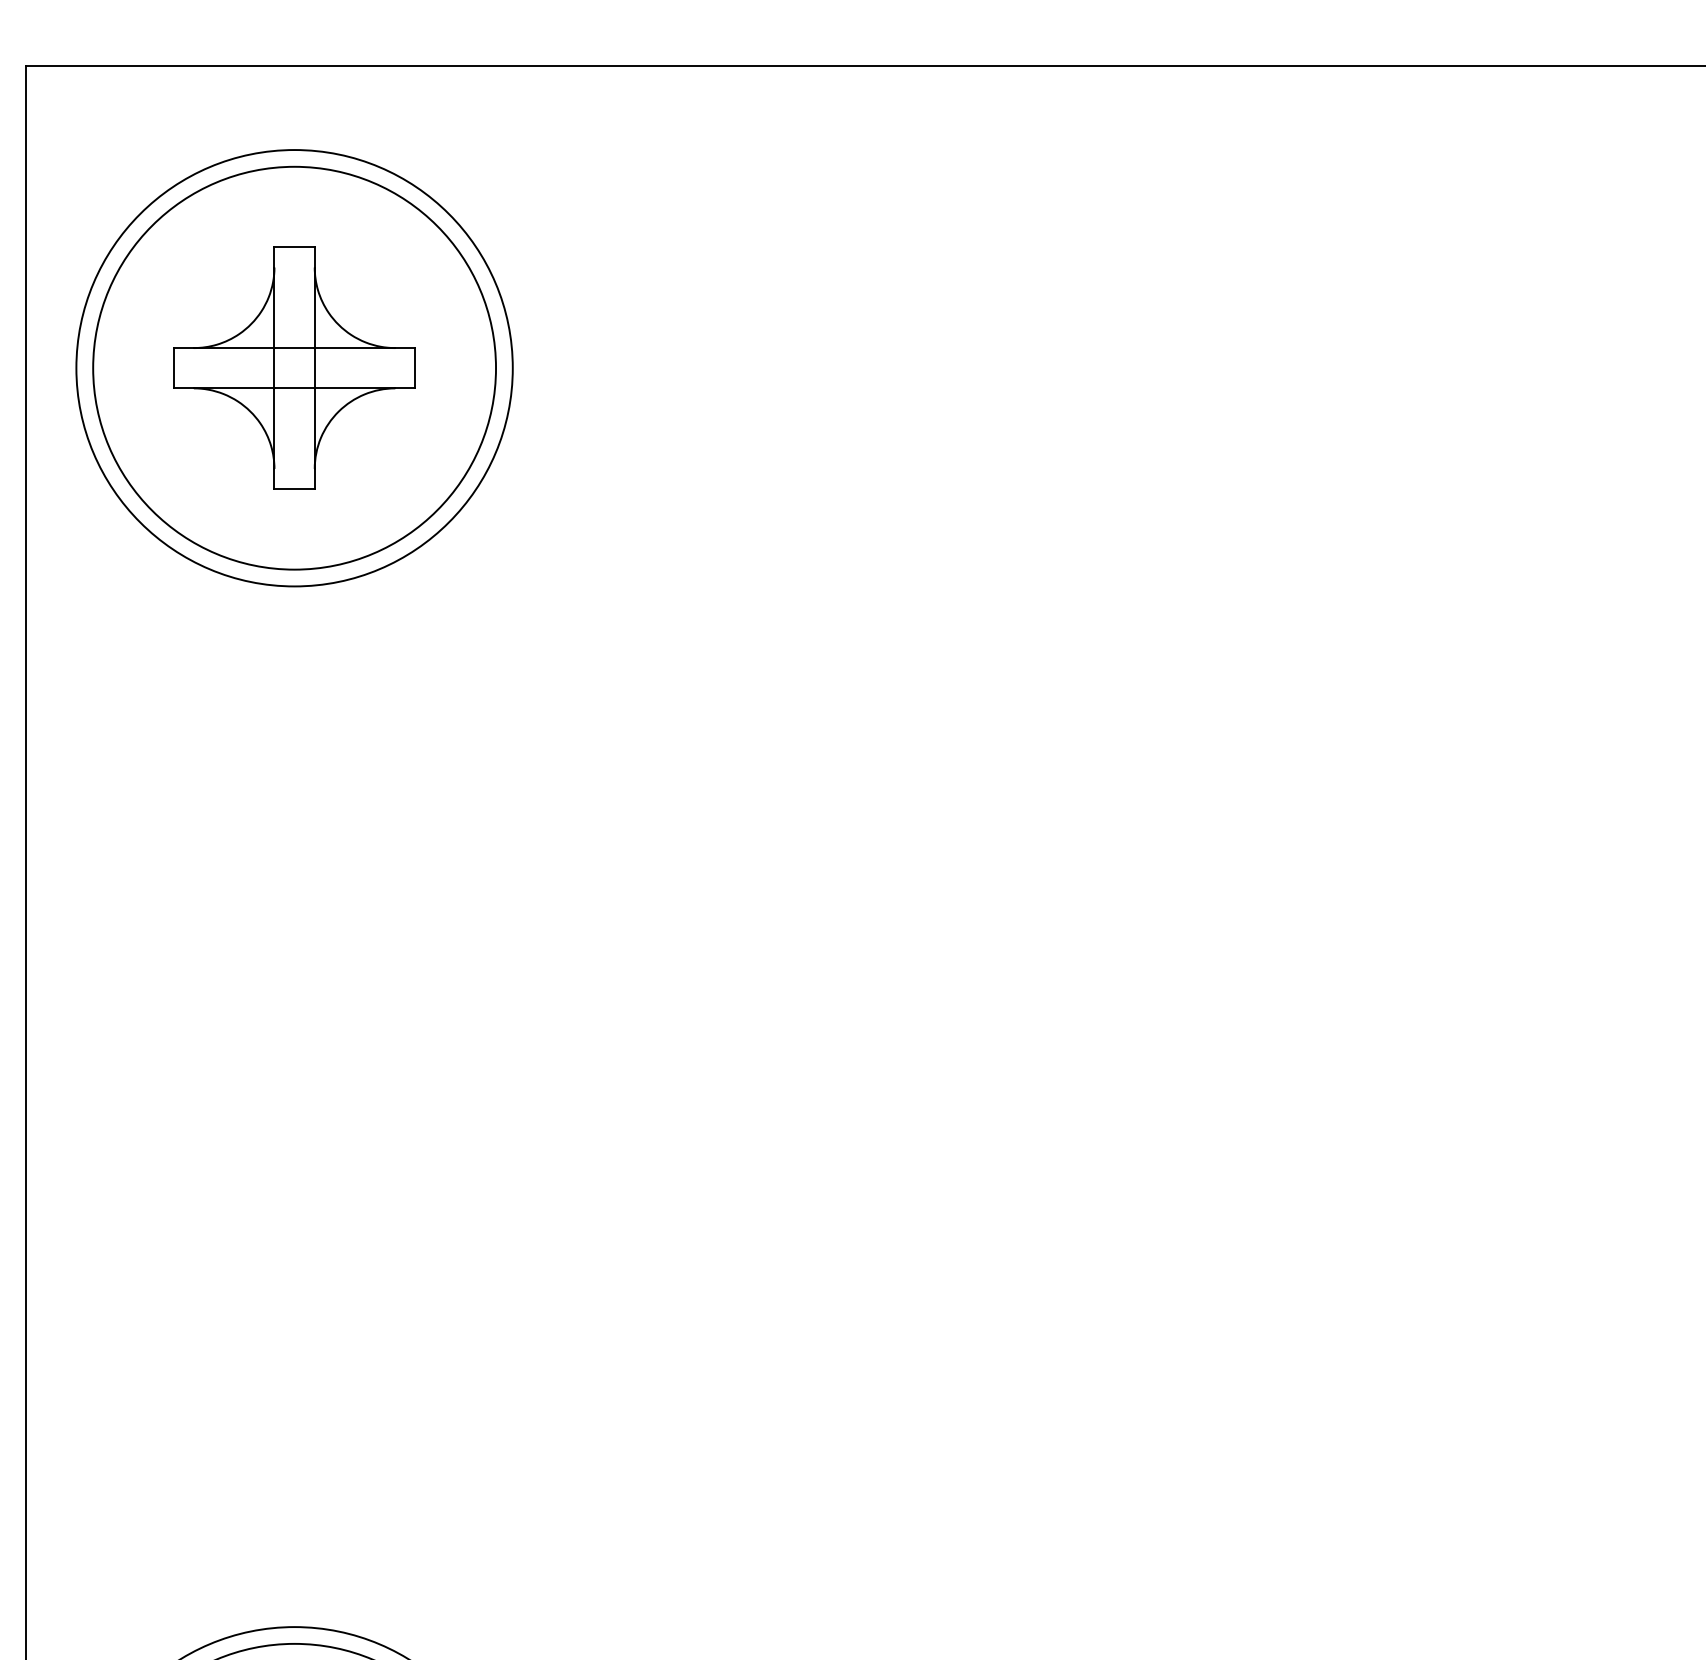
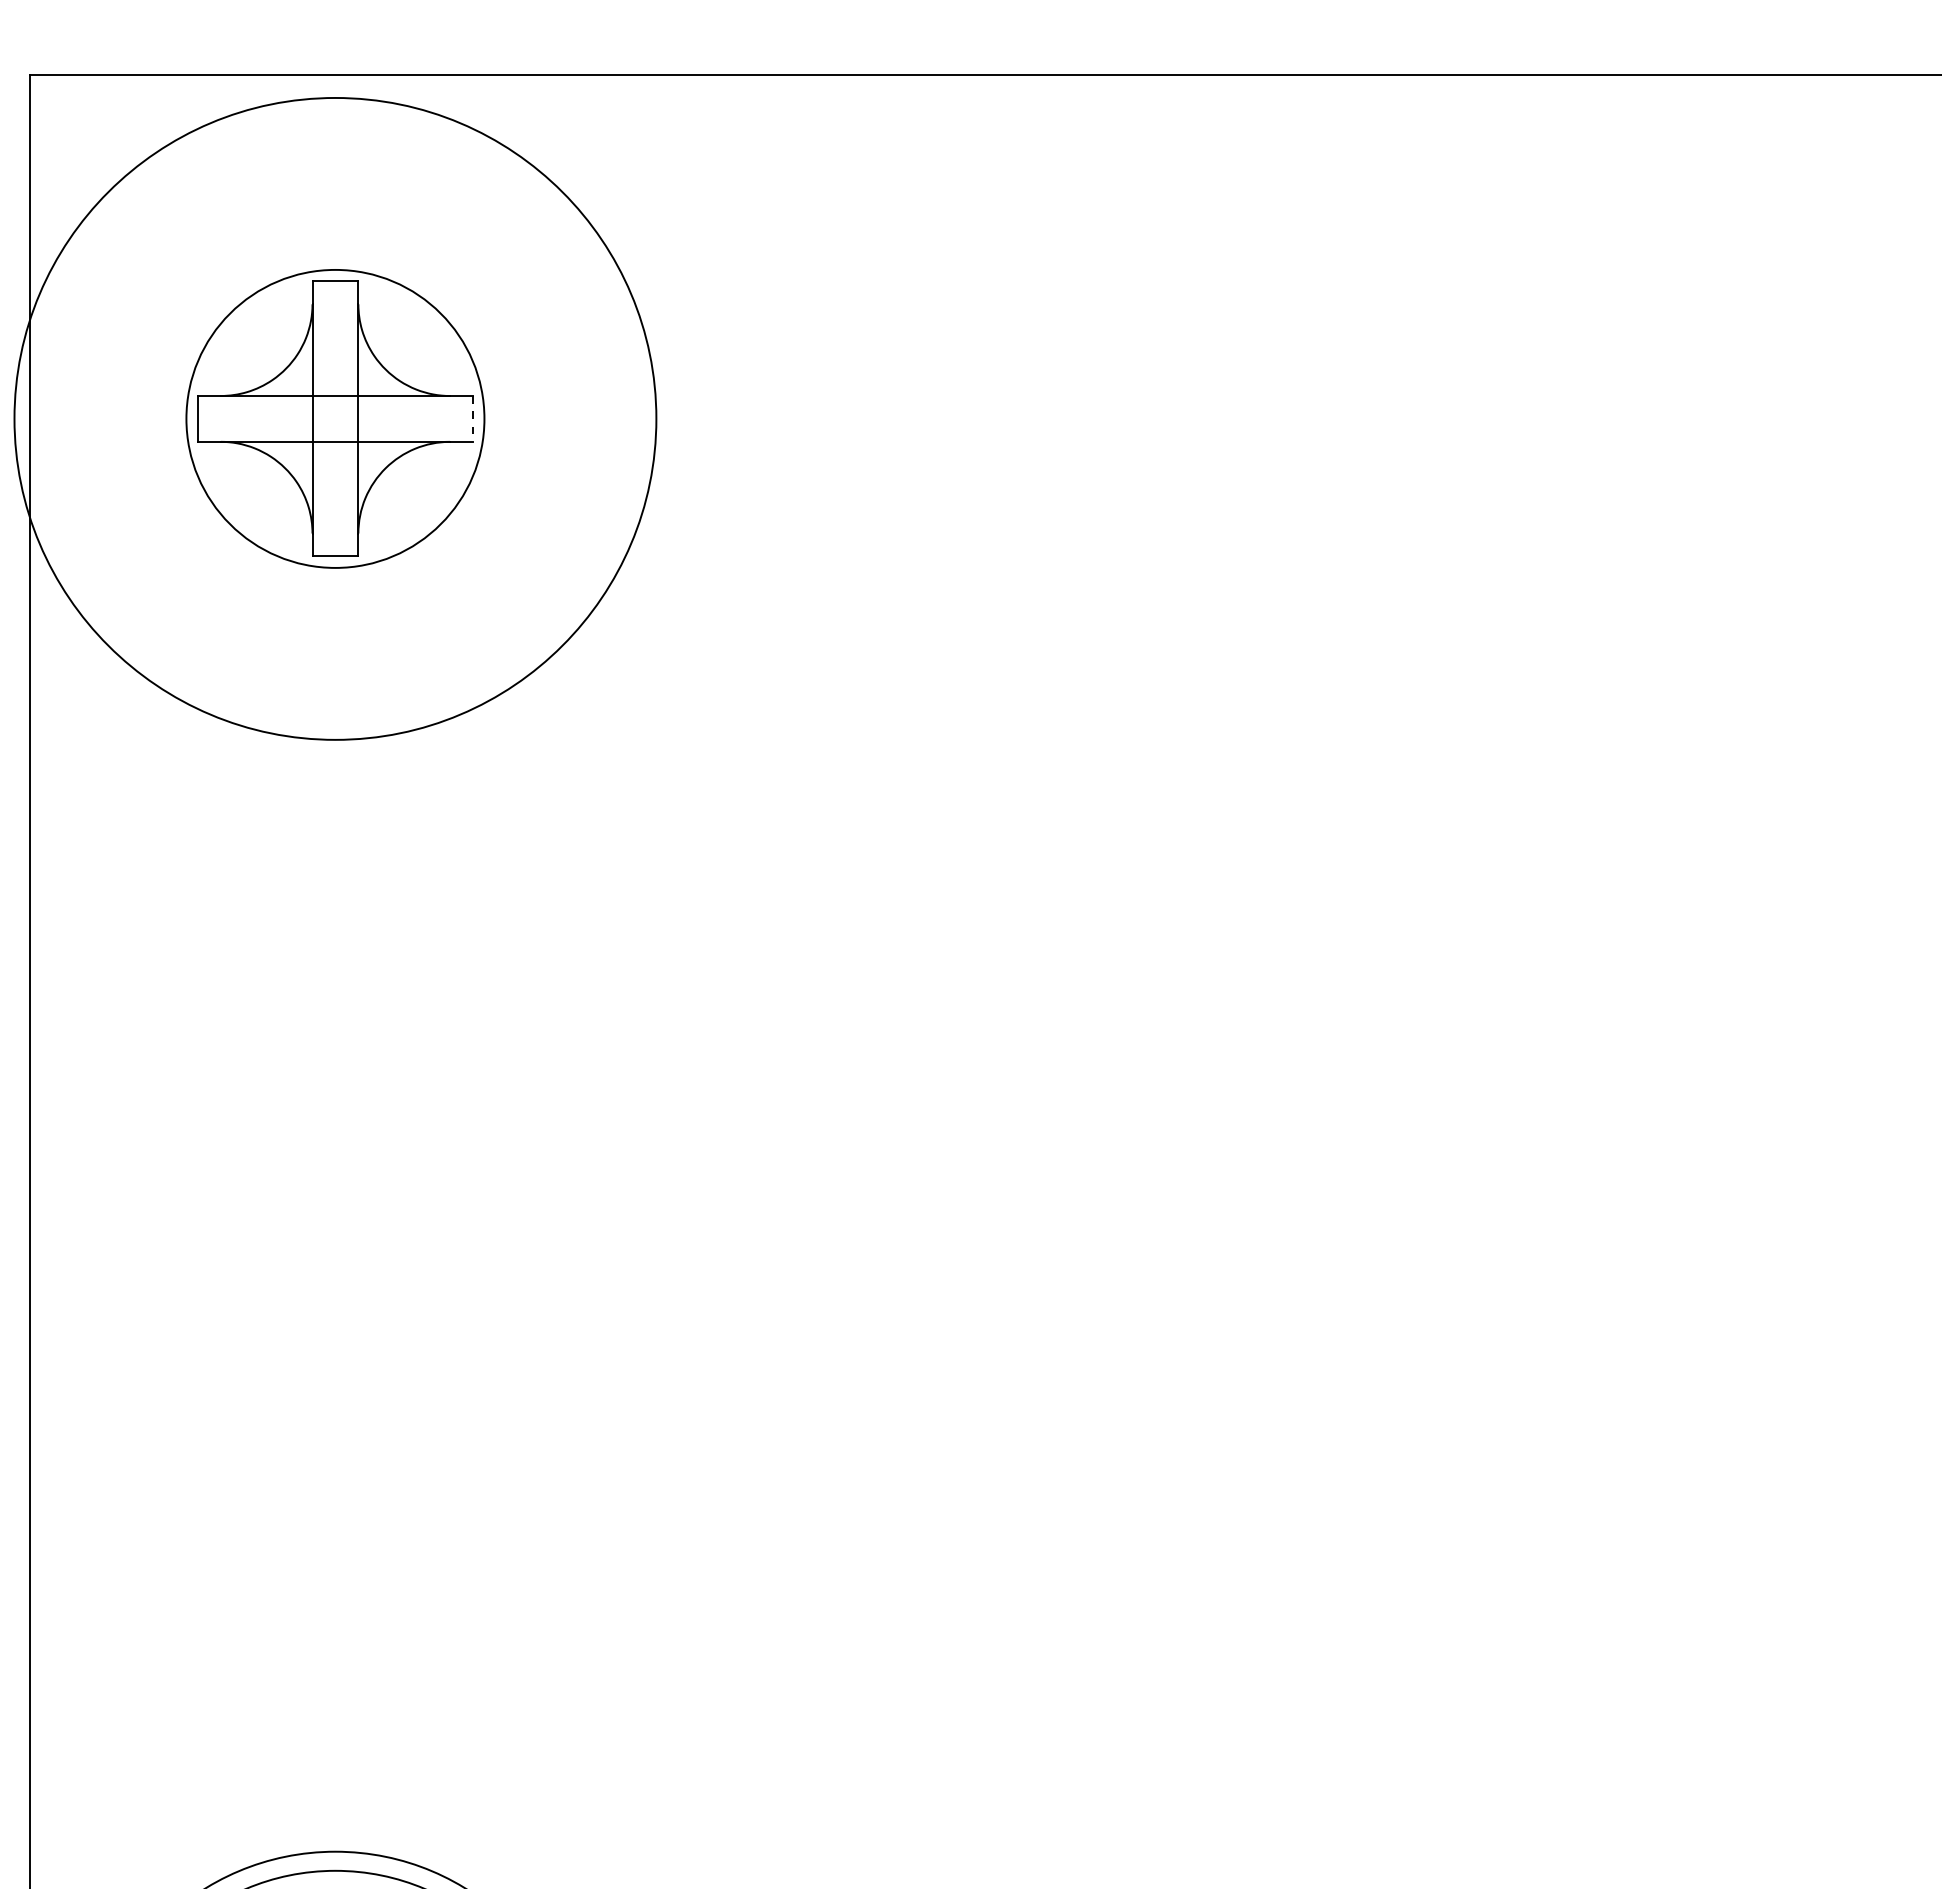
circle: (294, 367) -> (335, 418), size x0.6
circle: (294, 367) -> (335, 418), size x1.4
line: (415, 367) -> (472, 418), solid -> dashed

